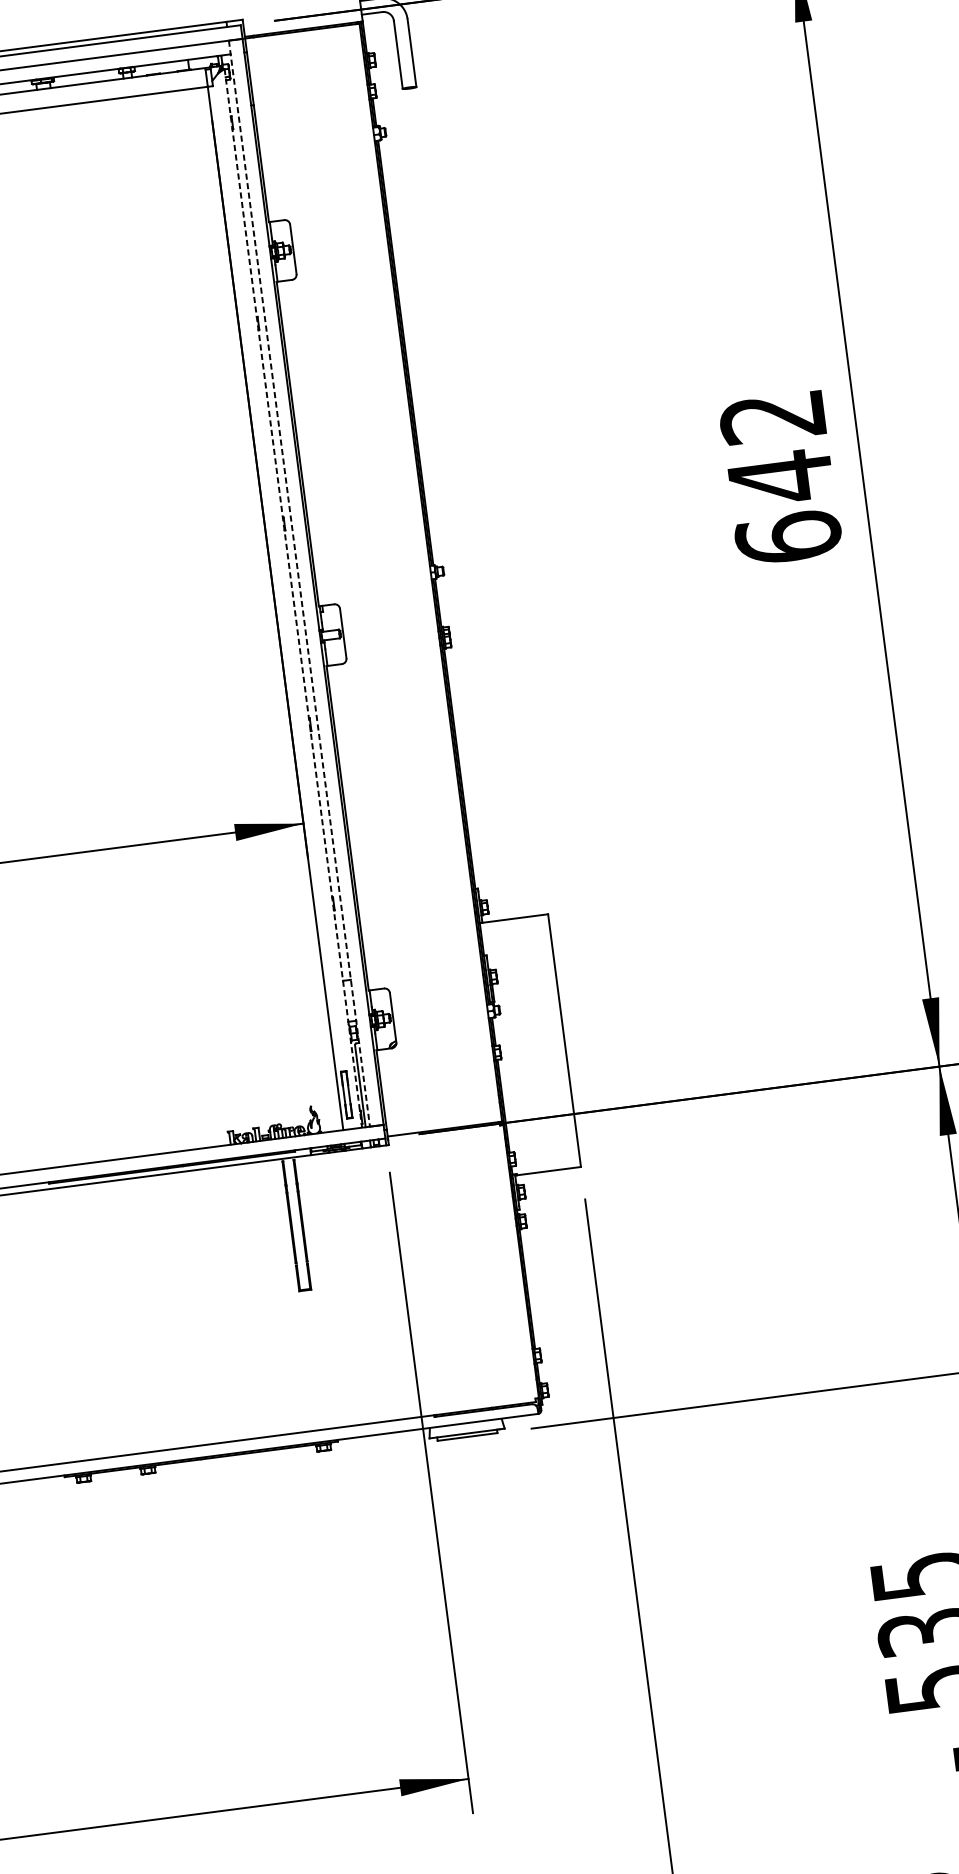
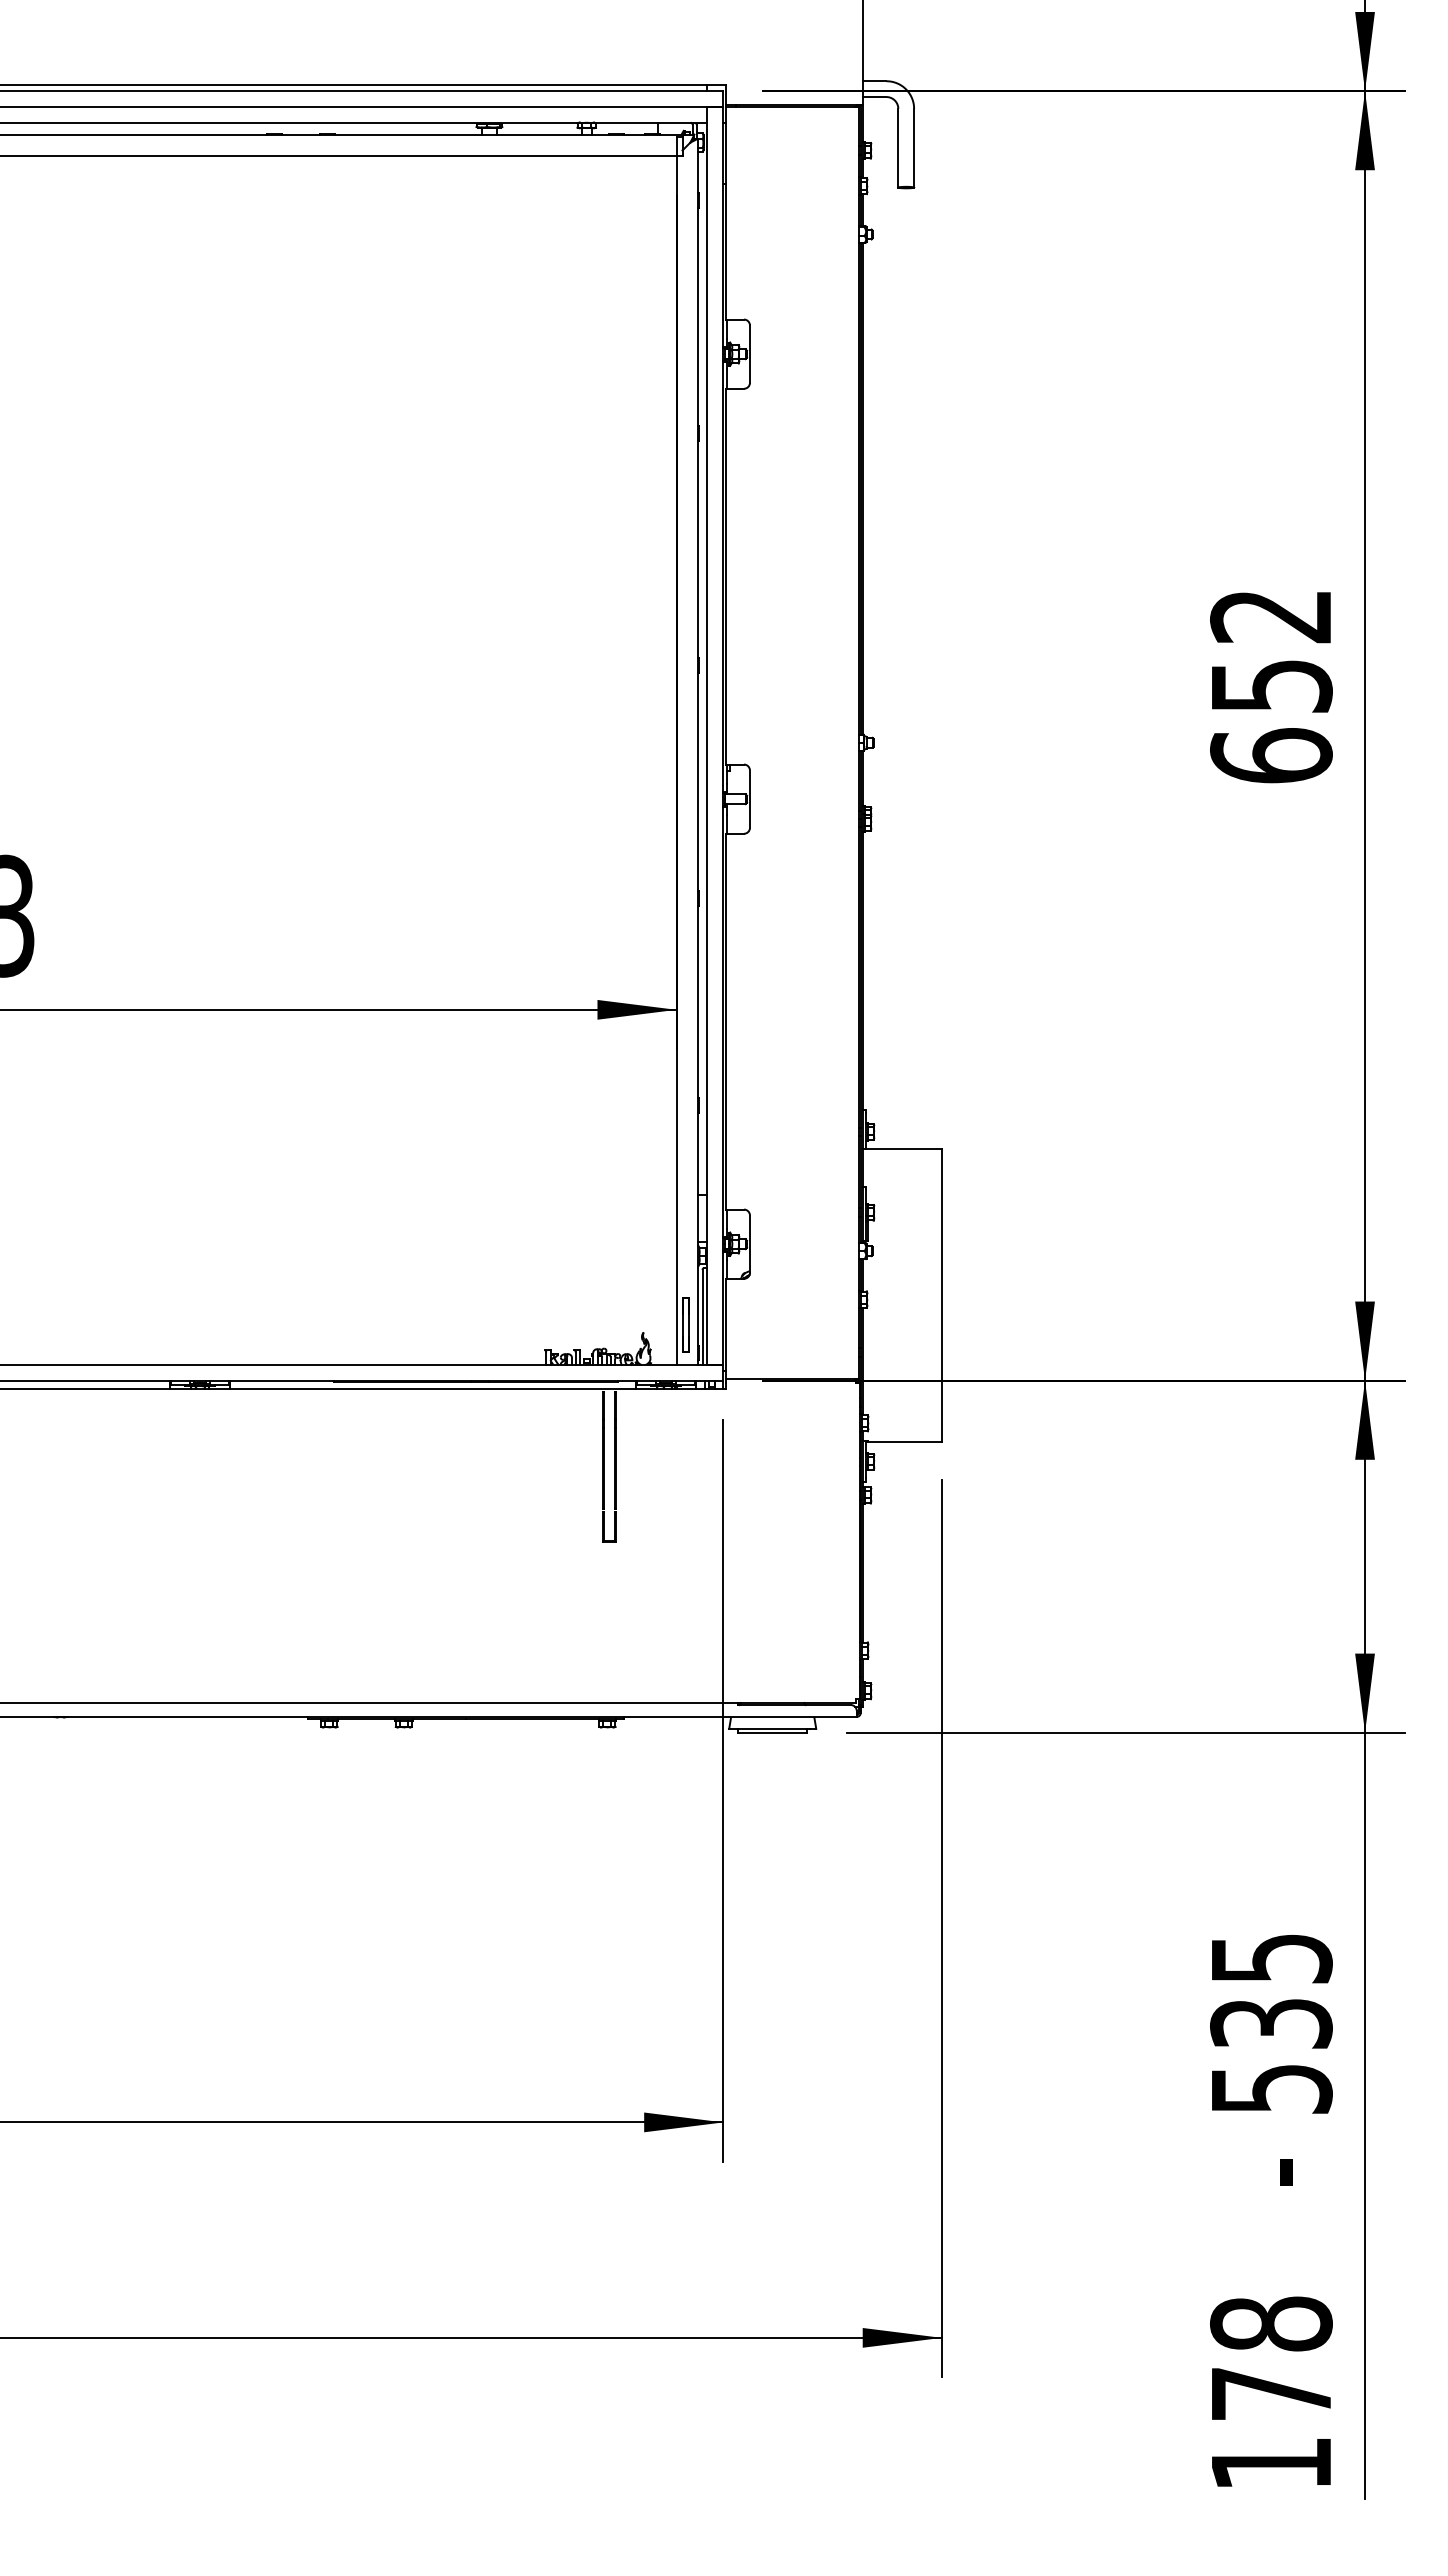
text: (781, 477) -> (1272, 686), 642 -> 652
line: (299, 583) -> (707, 735), dashed -> solid
line: (293, 599) -> (698, 752), dashed -> solid

